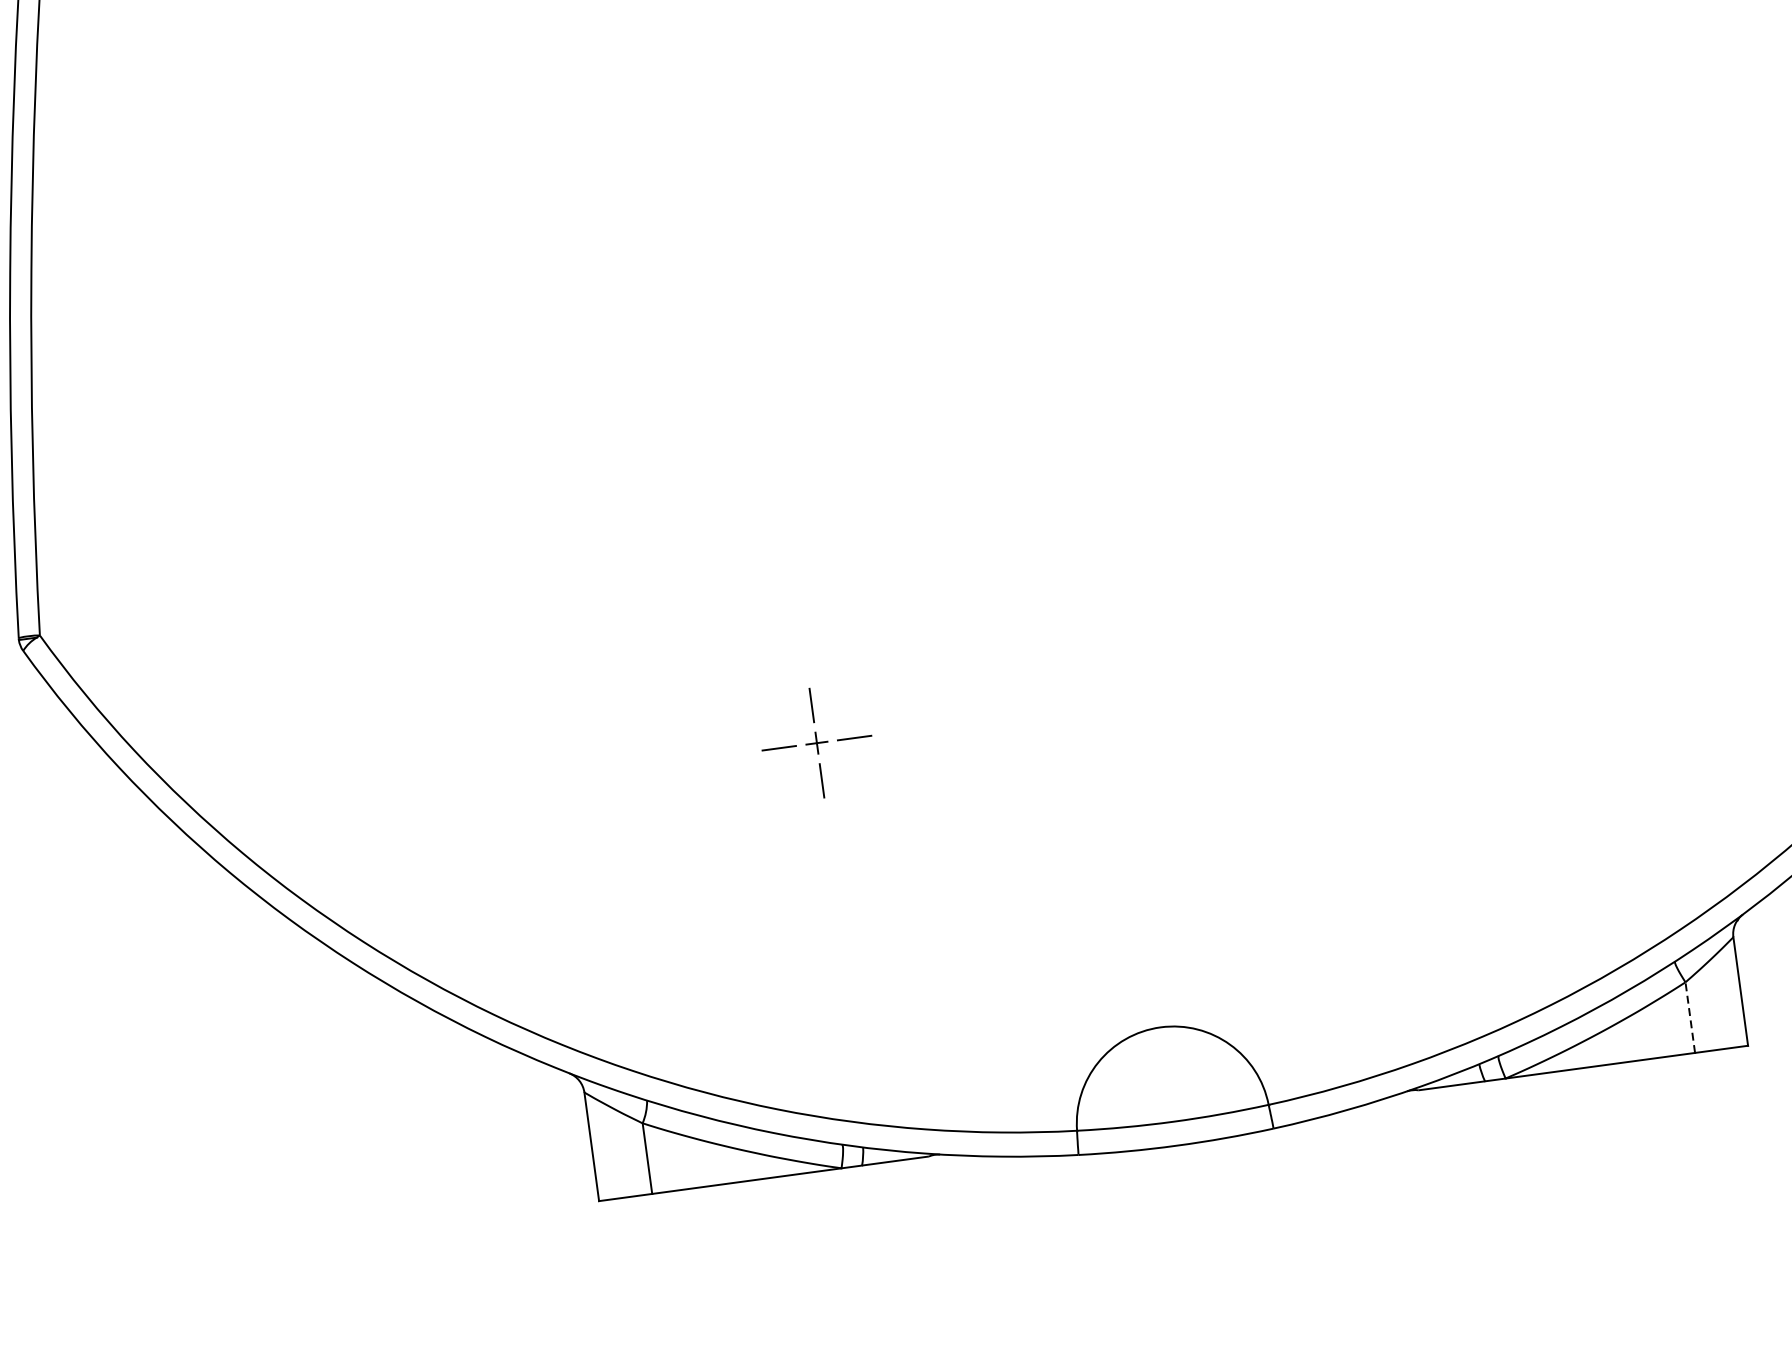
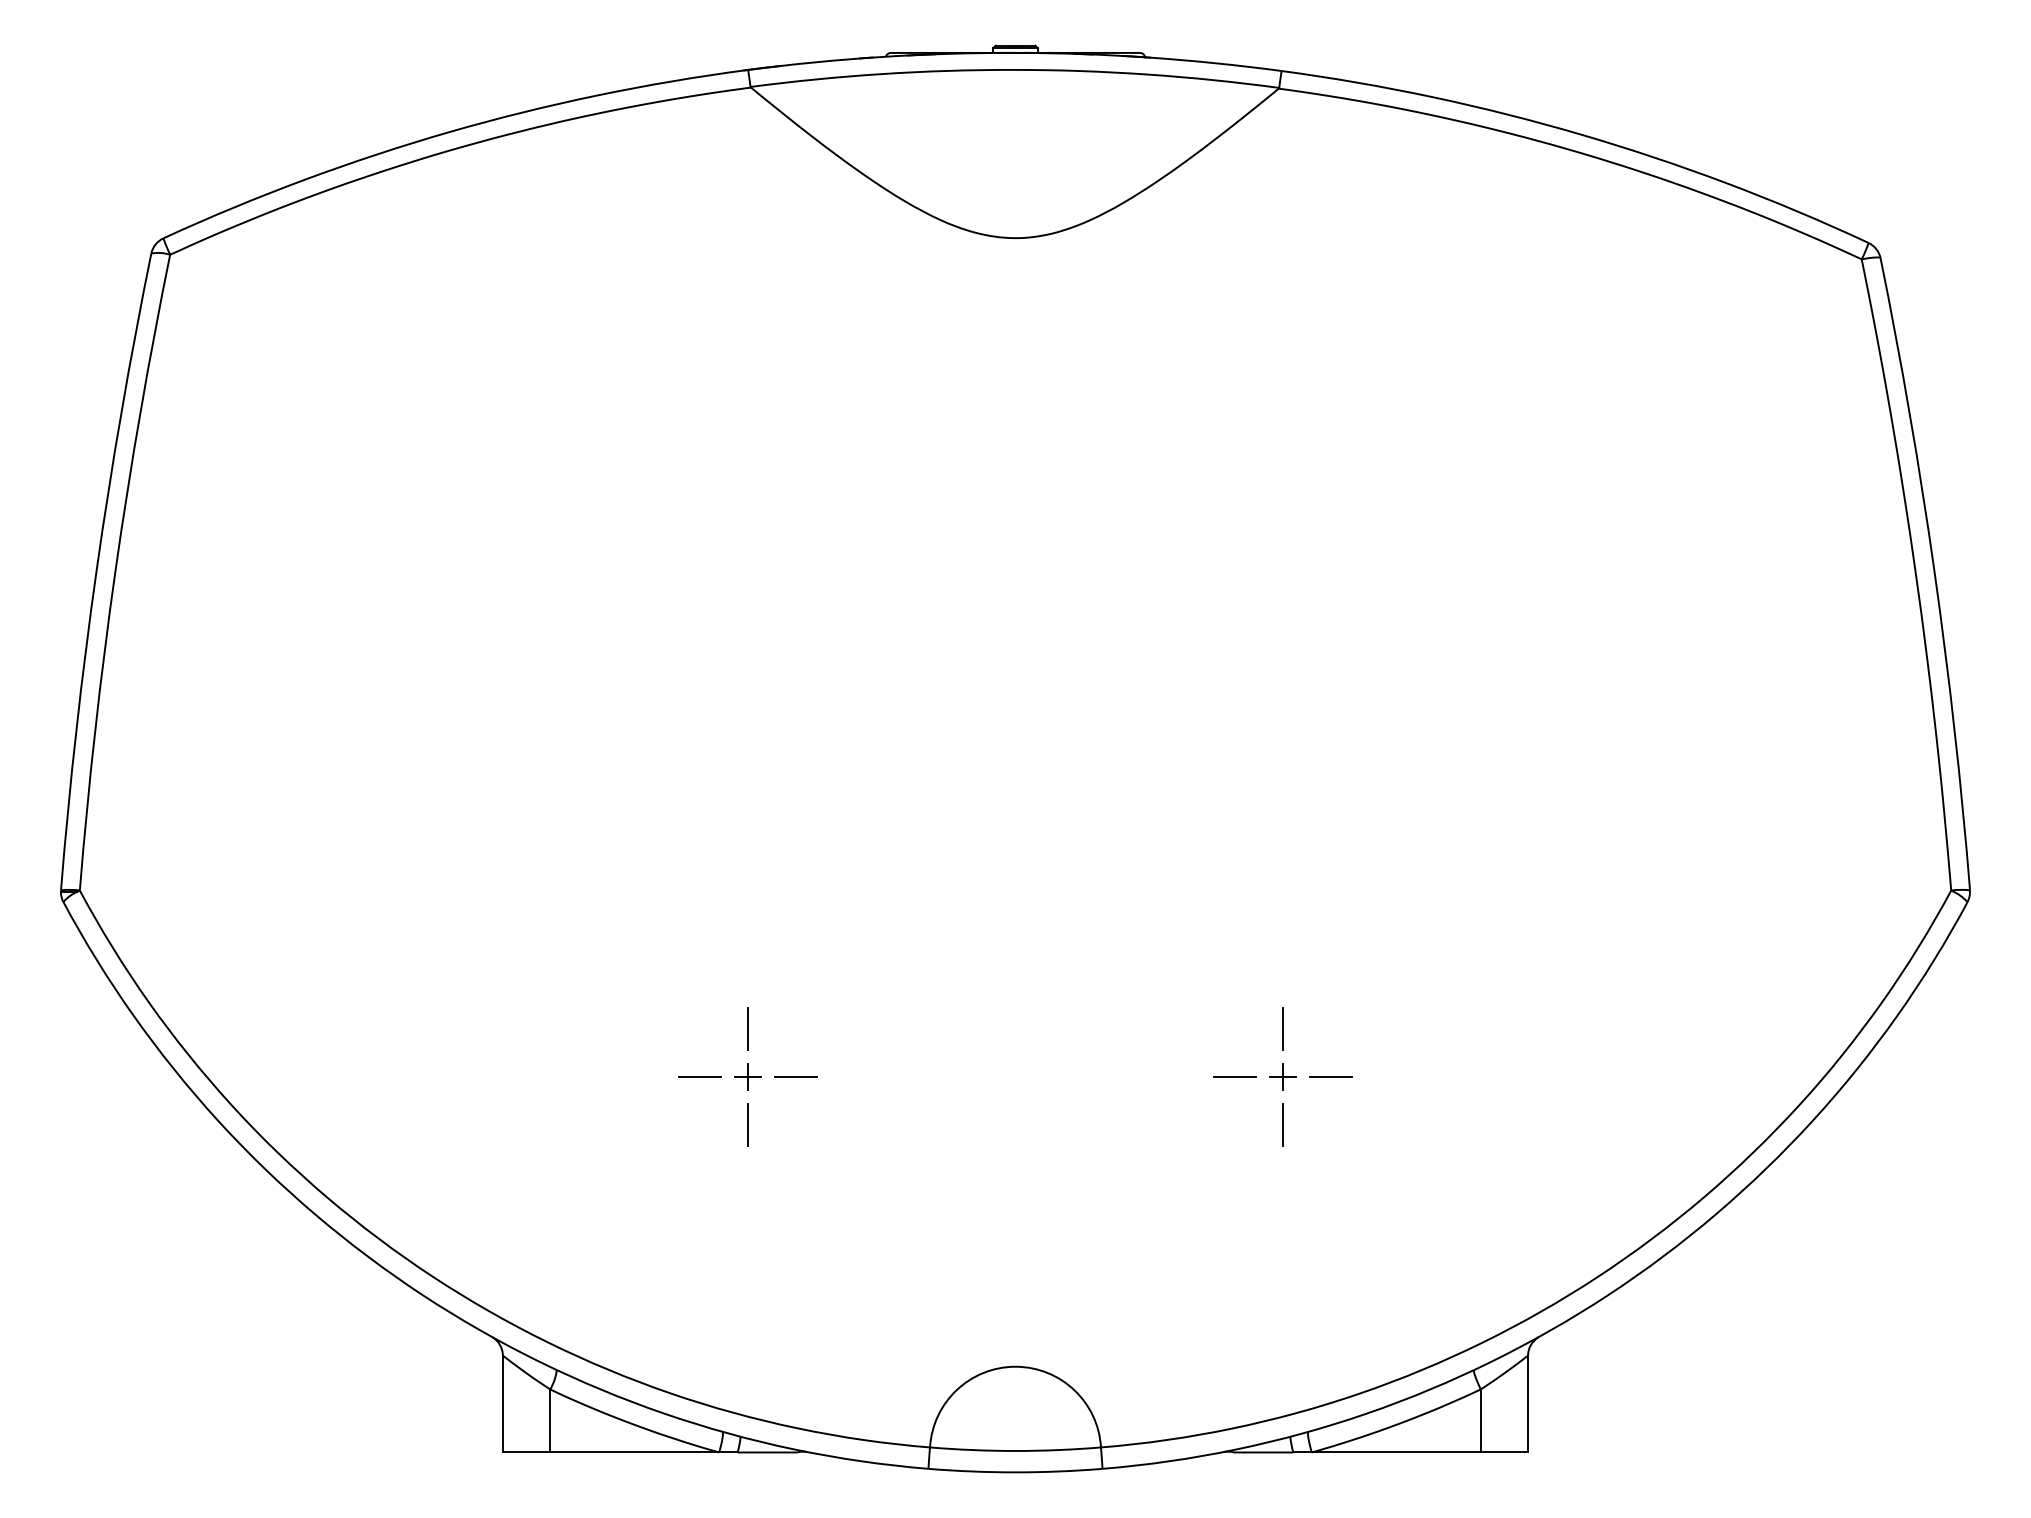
part: (1415, 661) -> (1282, 1076), added
part: (816, 742) -> (747, 1076), size x1.43
line: (1689, 1017) -> (1480, 1420), dashed -> solid

